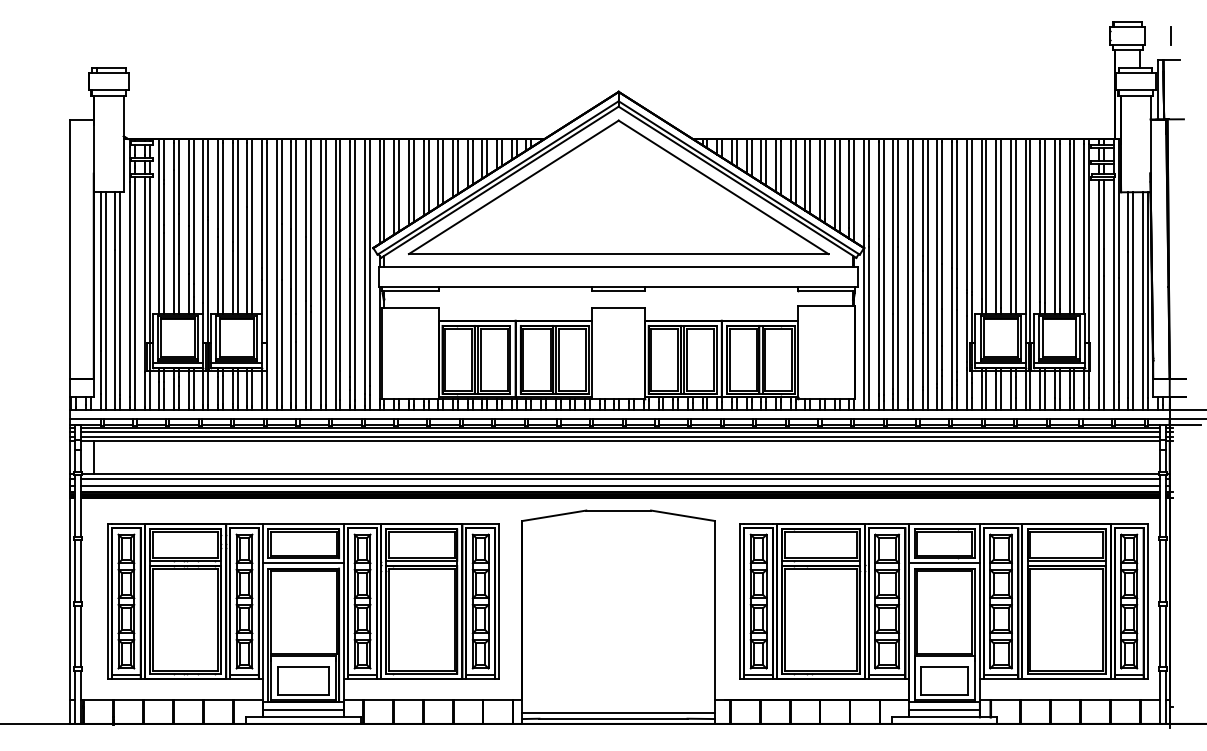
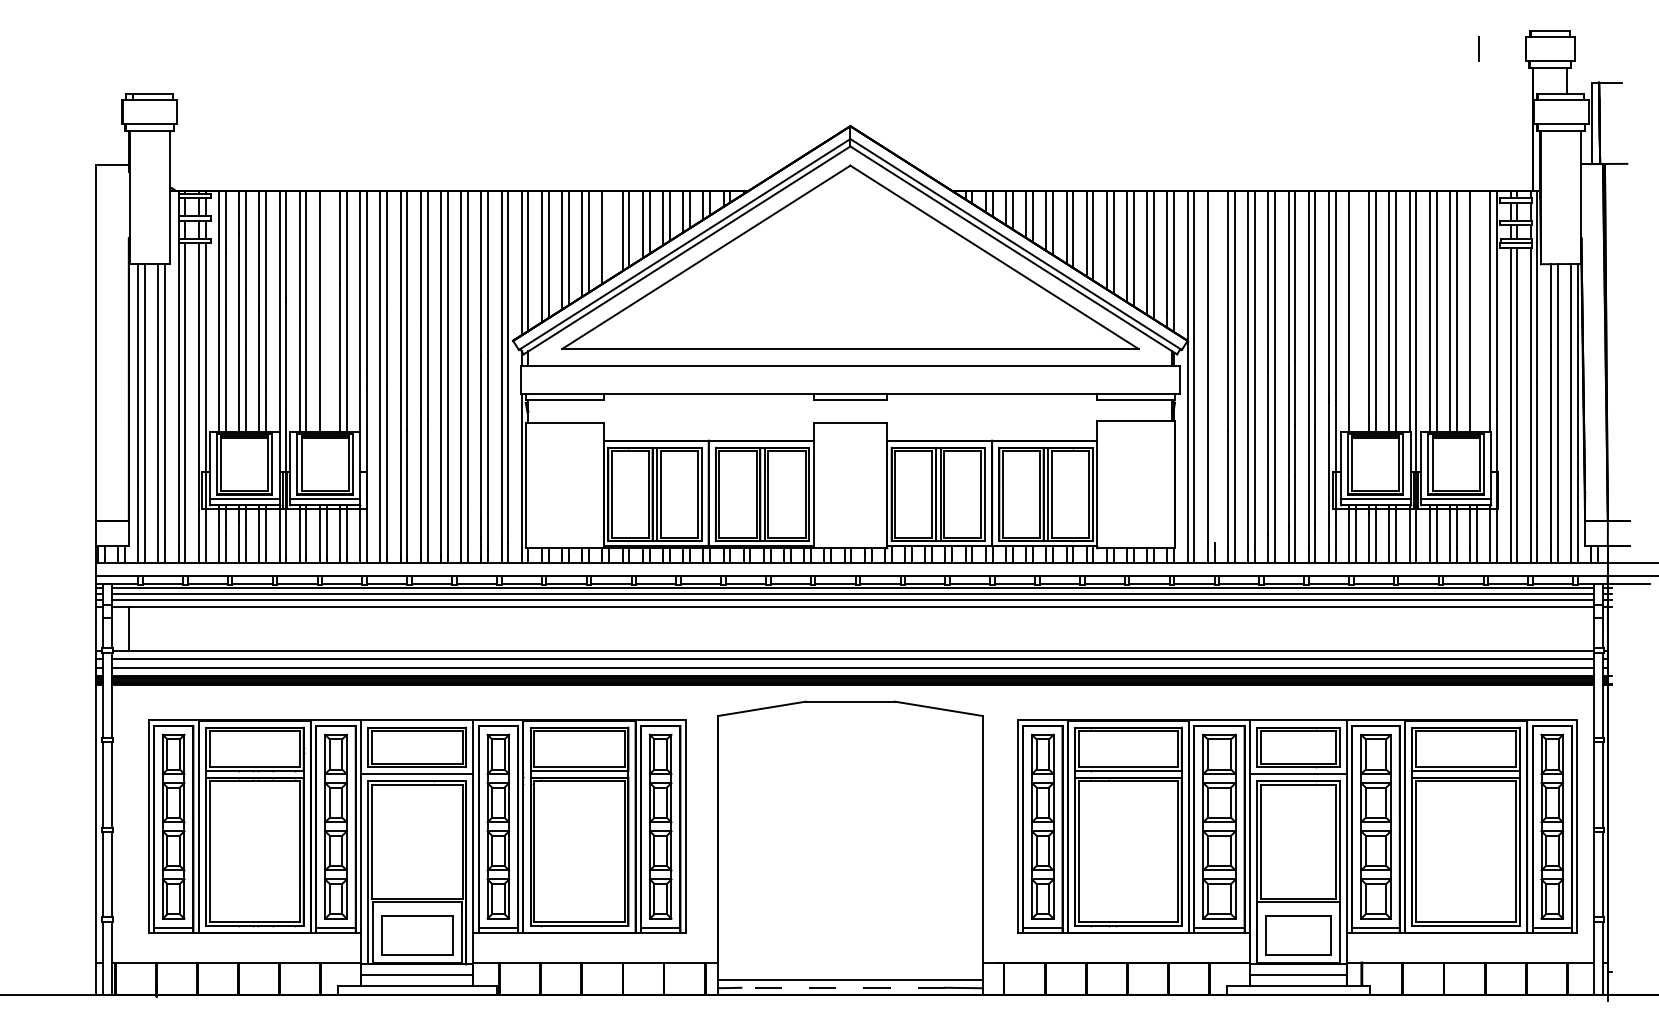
line: (1170, 35) -> (1478, 48), moved
line: (443, 170) -> (609, 234), removed
line: (237, 226) -> (326, 311), removed
line: (986, 226) -> (1355, 311), removed
line: (1074, 226) -> (1476, 311), removed
line: (883, 266) -> (1214, 366), removed
line: (612, 718) -> (841, 987), solid -> dashed

